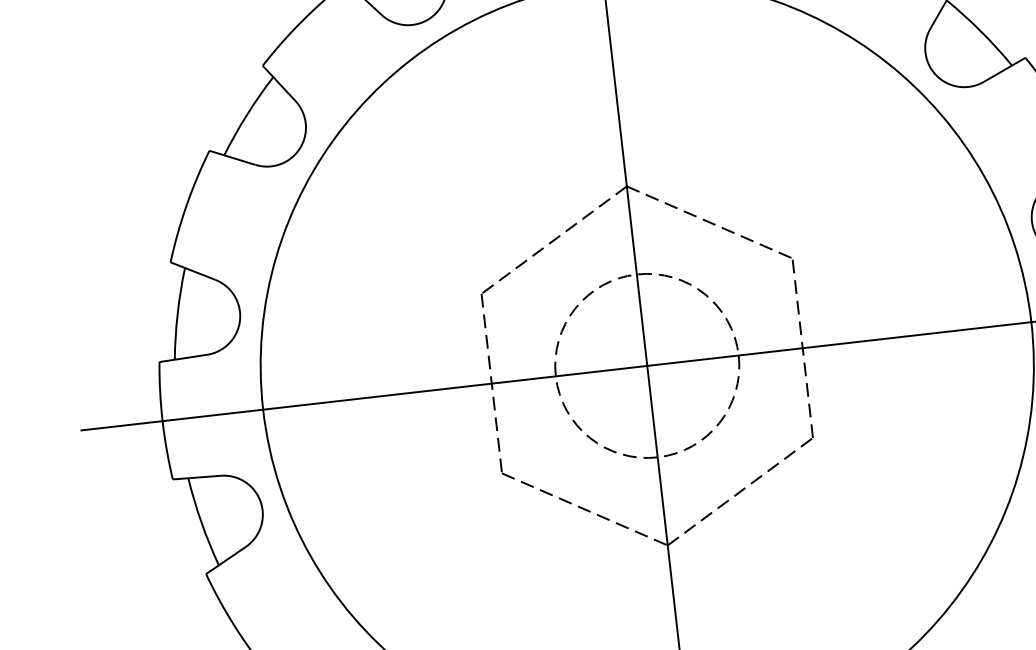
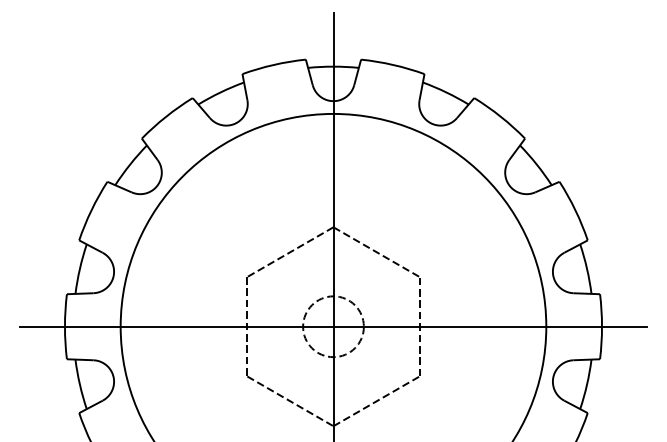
circle: (647, 365) -> (333, 326), size x0.6

